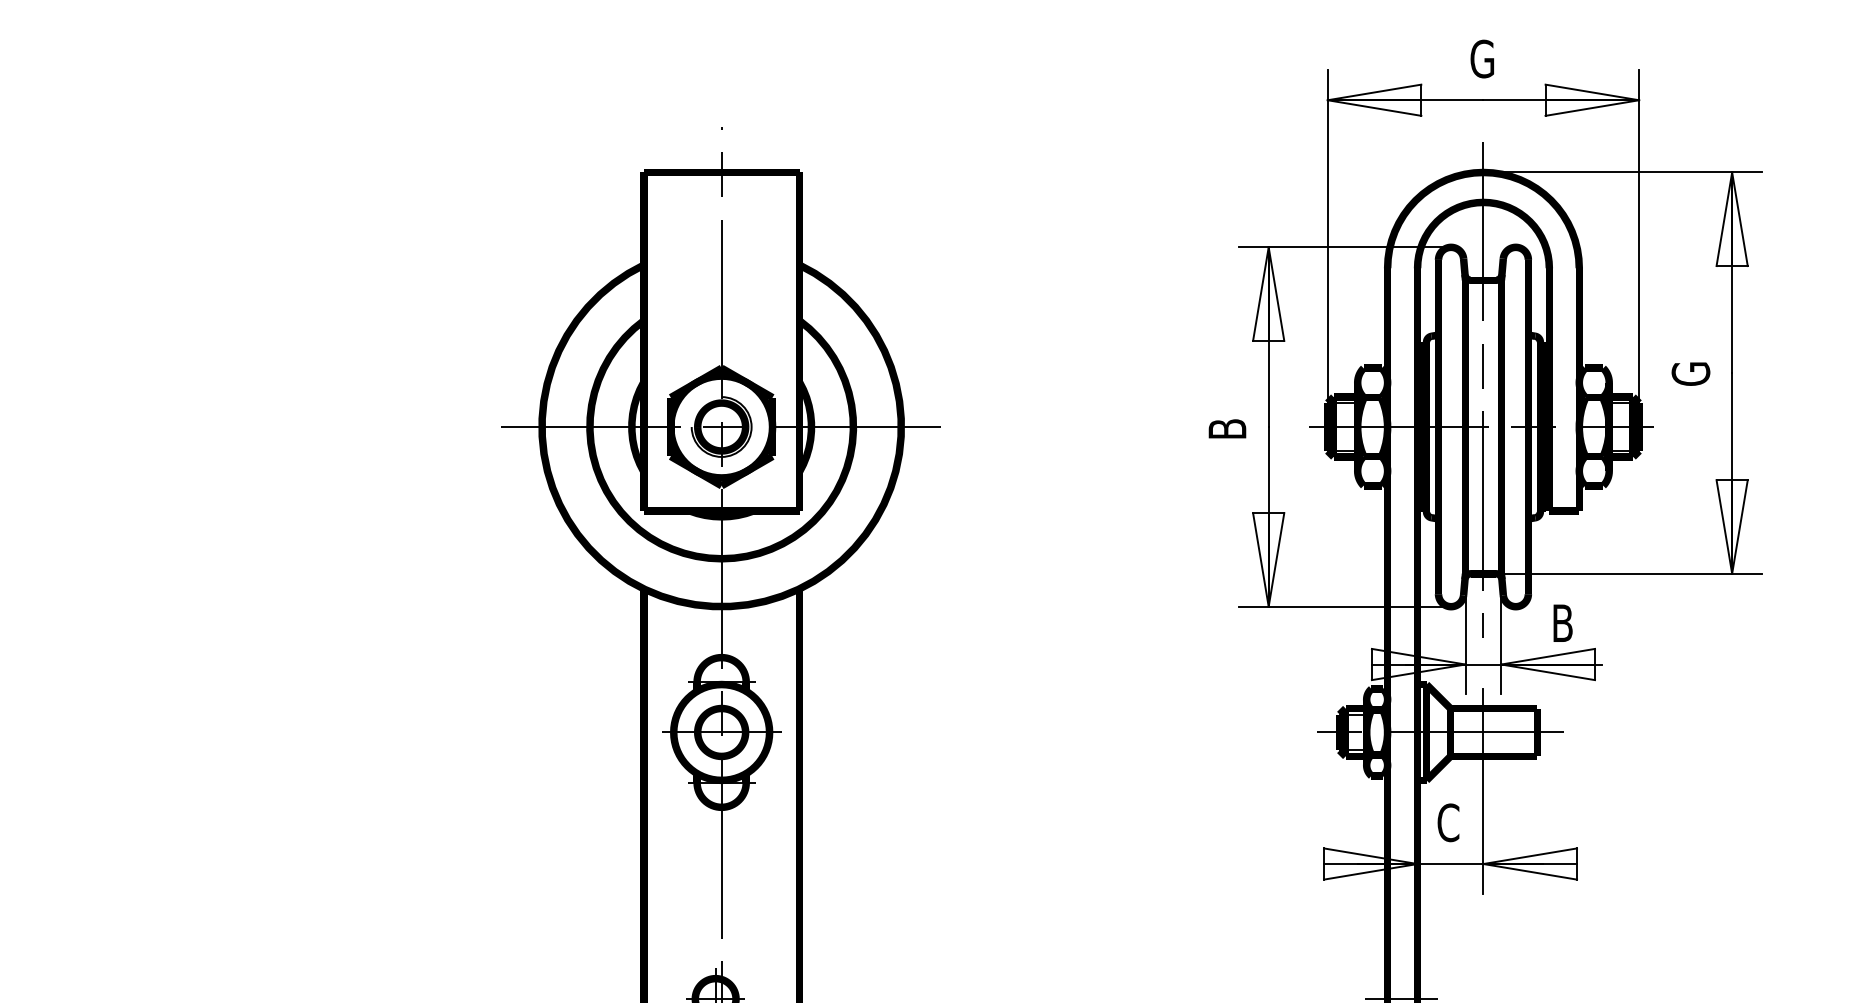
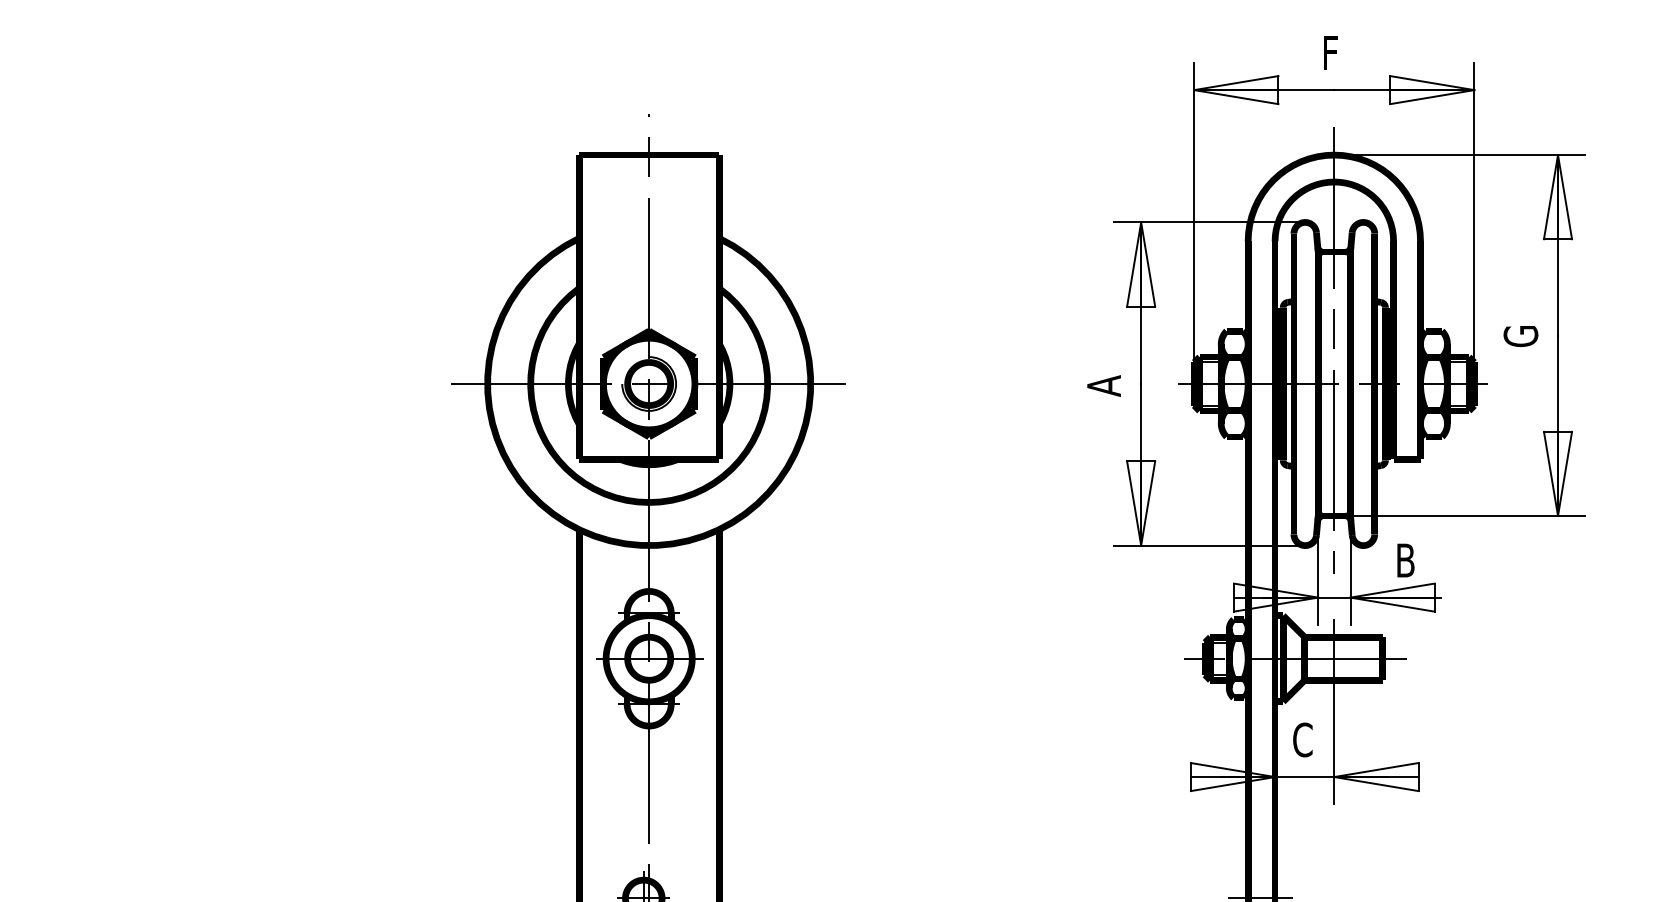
text: (1482, 58) -> (1333, 52), G -> F
text: (1227, 429) -> (1104, 386), B -> A

